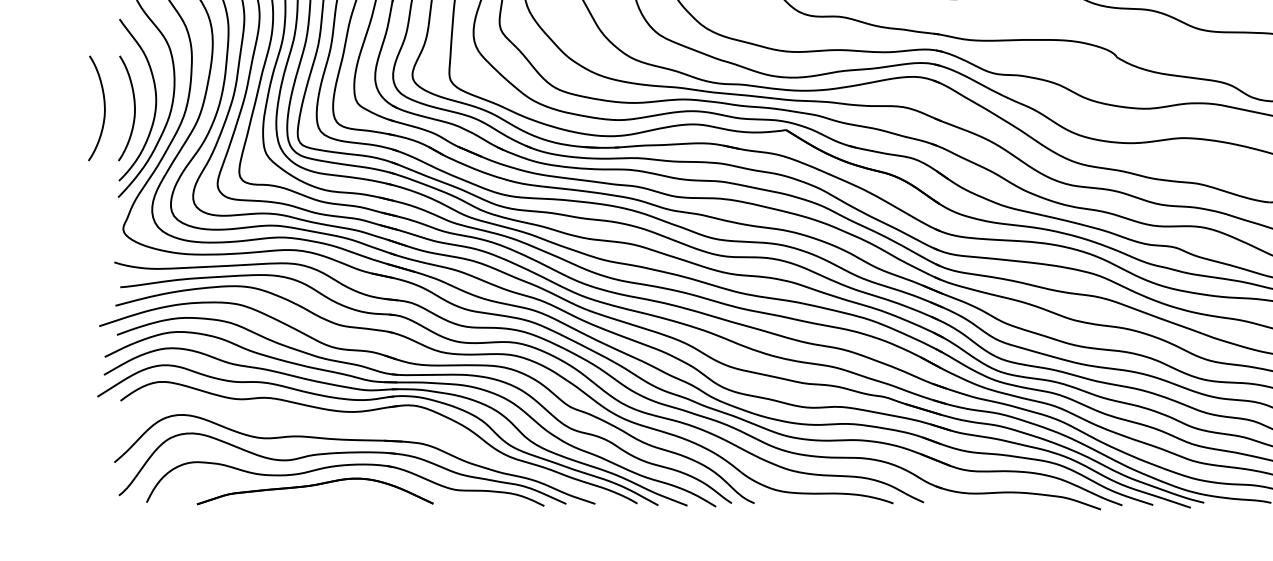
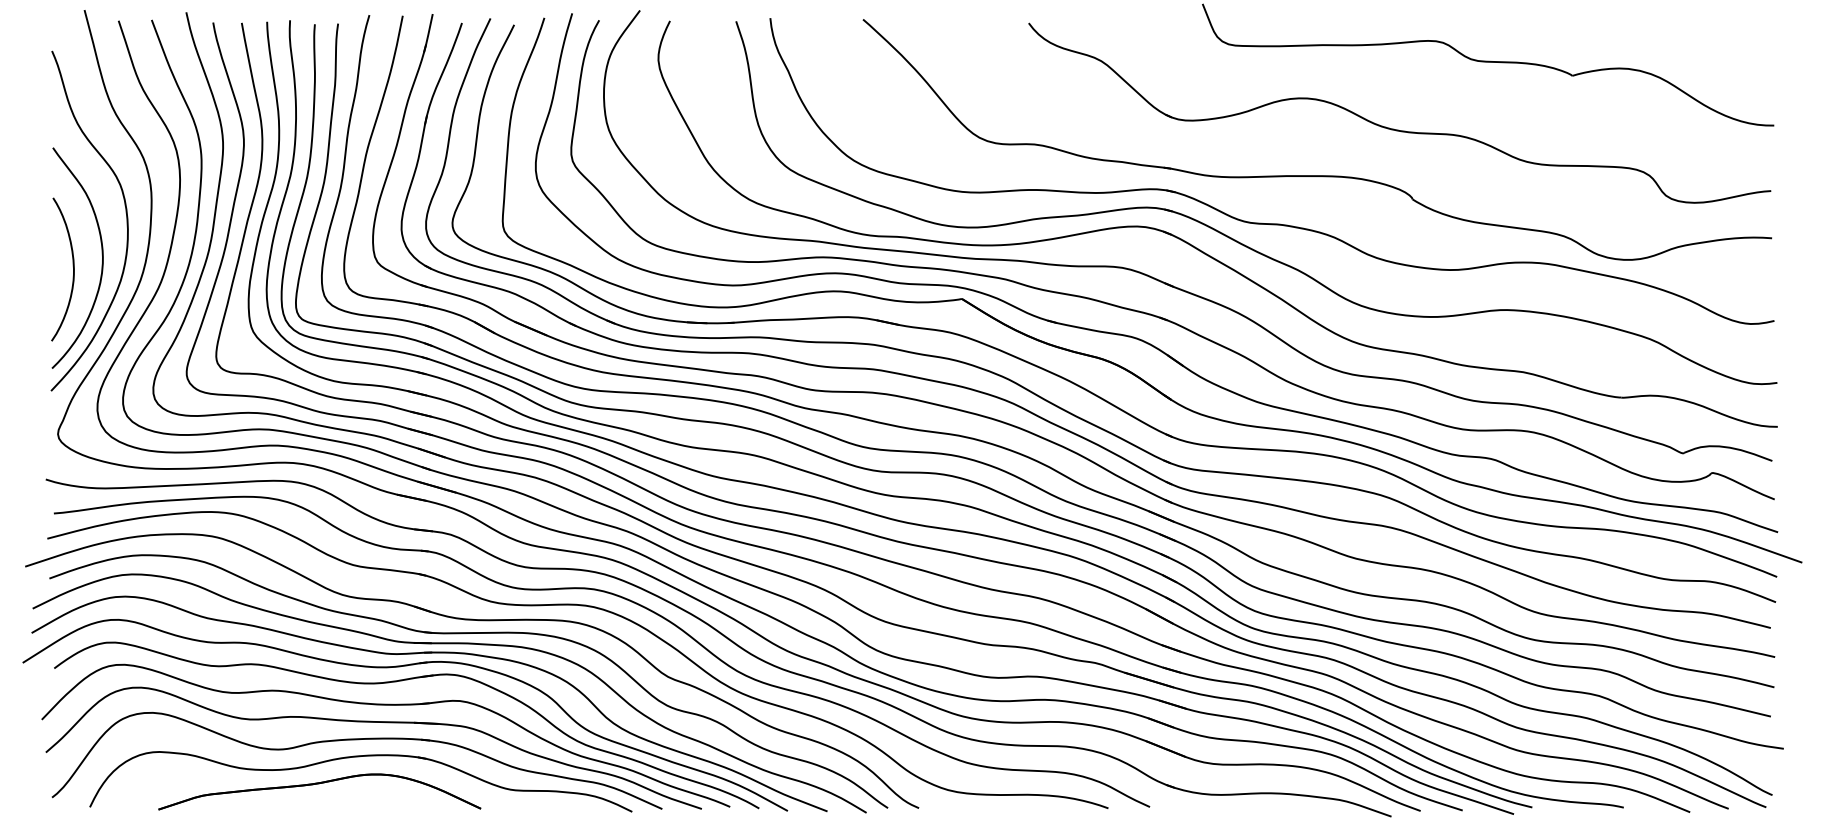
curve: (103, 106) -> (31, 266), removed
part: (363, 428) -> (385, 705), added

